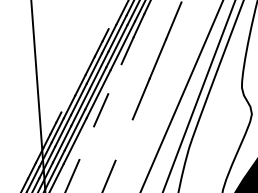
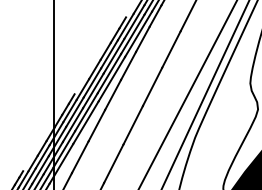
line: (114, 78) -> (128, 65), added
line: (123, 140) -> (132, 125), added
line: (86, 143) -> (96, 125), added

